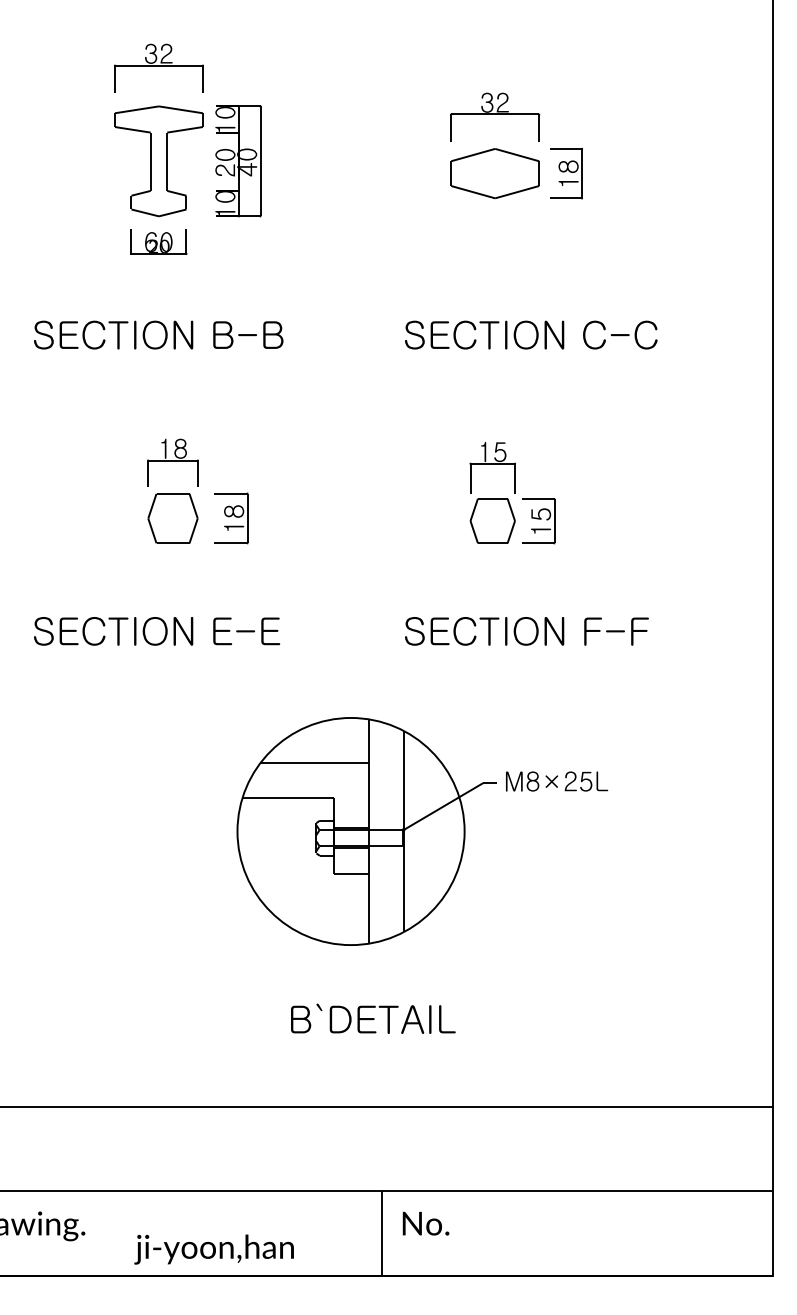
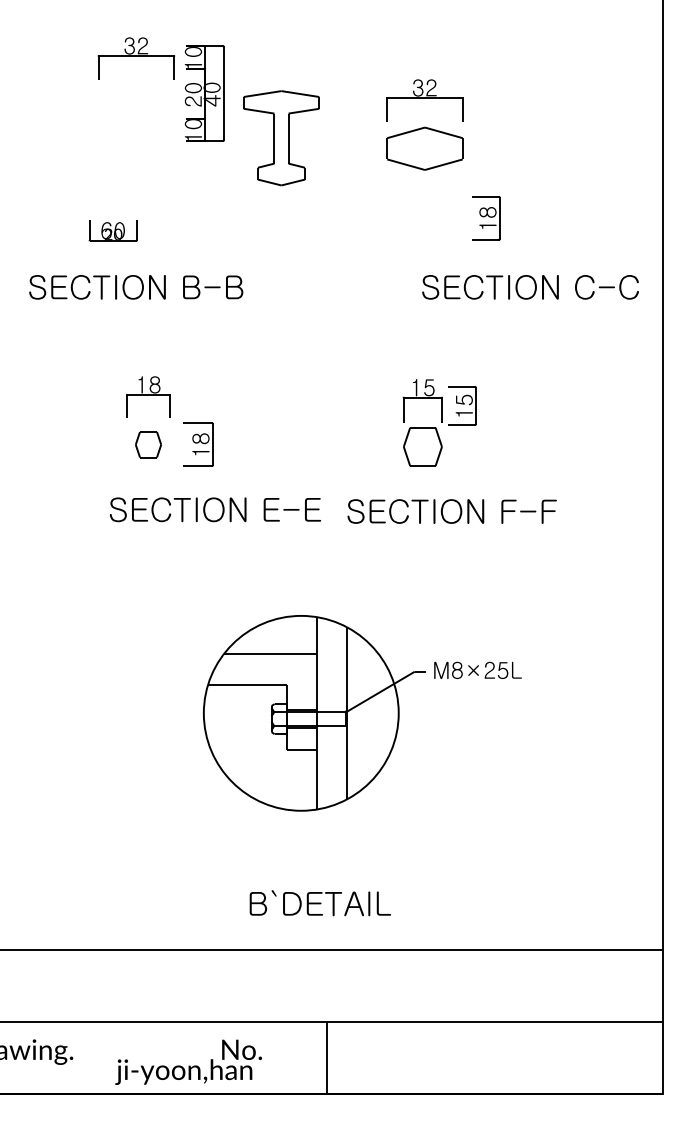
part: (158, 161) -> (281, 138), moved
part: (238, 161) -> (204, 93), moved
part: (566, 173) -> (486, 218), moved
part: (158, 241) -> (112, 230), moved
text: (531, 334) -> (530, 286), moved
part: (172, 518) -> (148, 444), size x0.6
part: (538, 521) -> (462, 406), moved
text: (157, 631) -> (215, 509), moved
text: (526, 631) -> (451, 511), moved
text: (373, 1018) -> (320, 902), moved
text: (425, 1223) -> (241, 1049), moved

